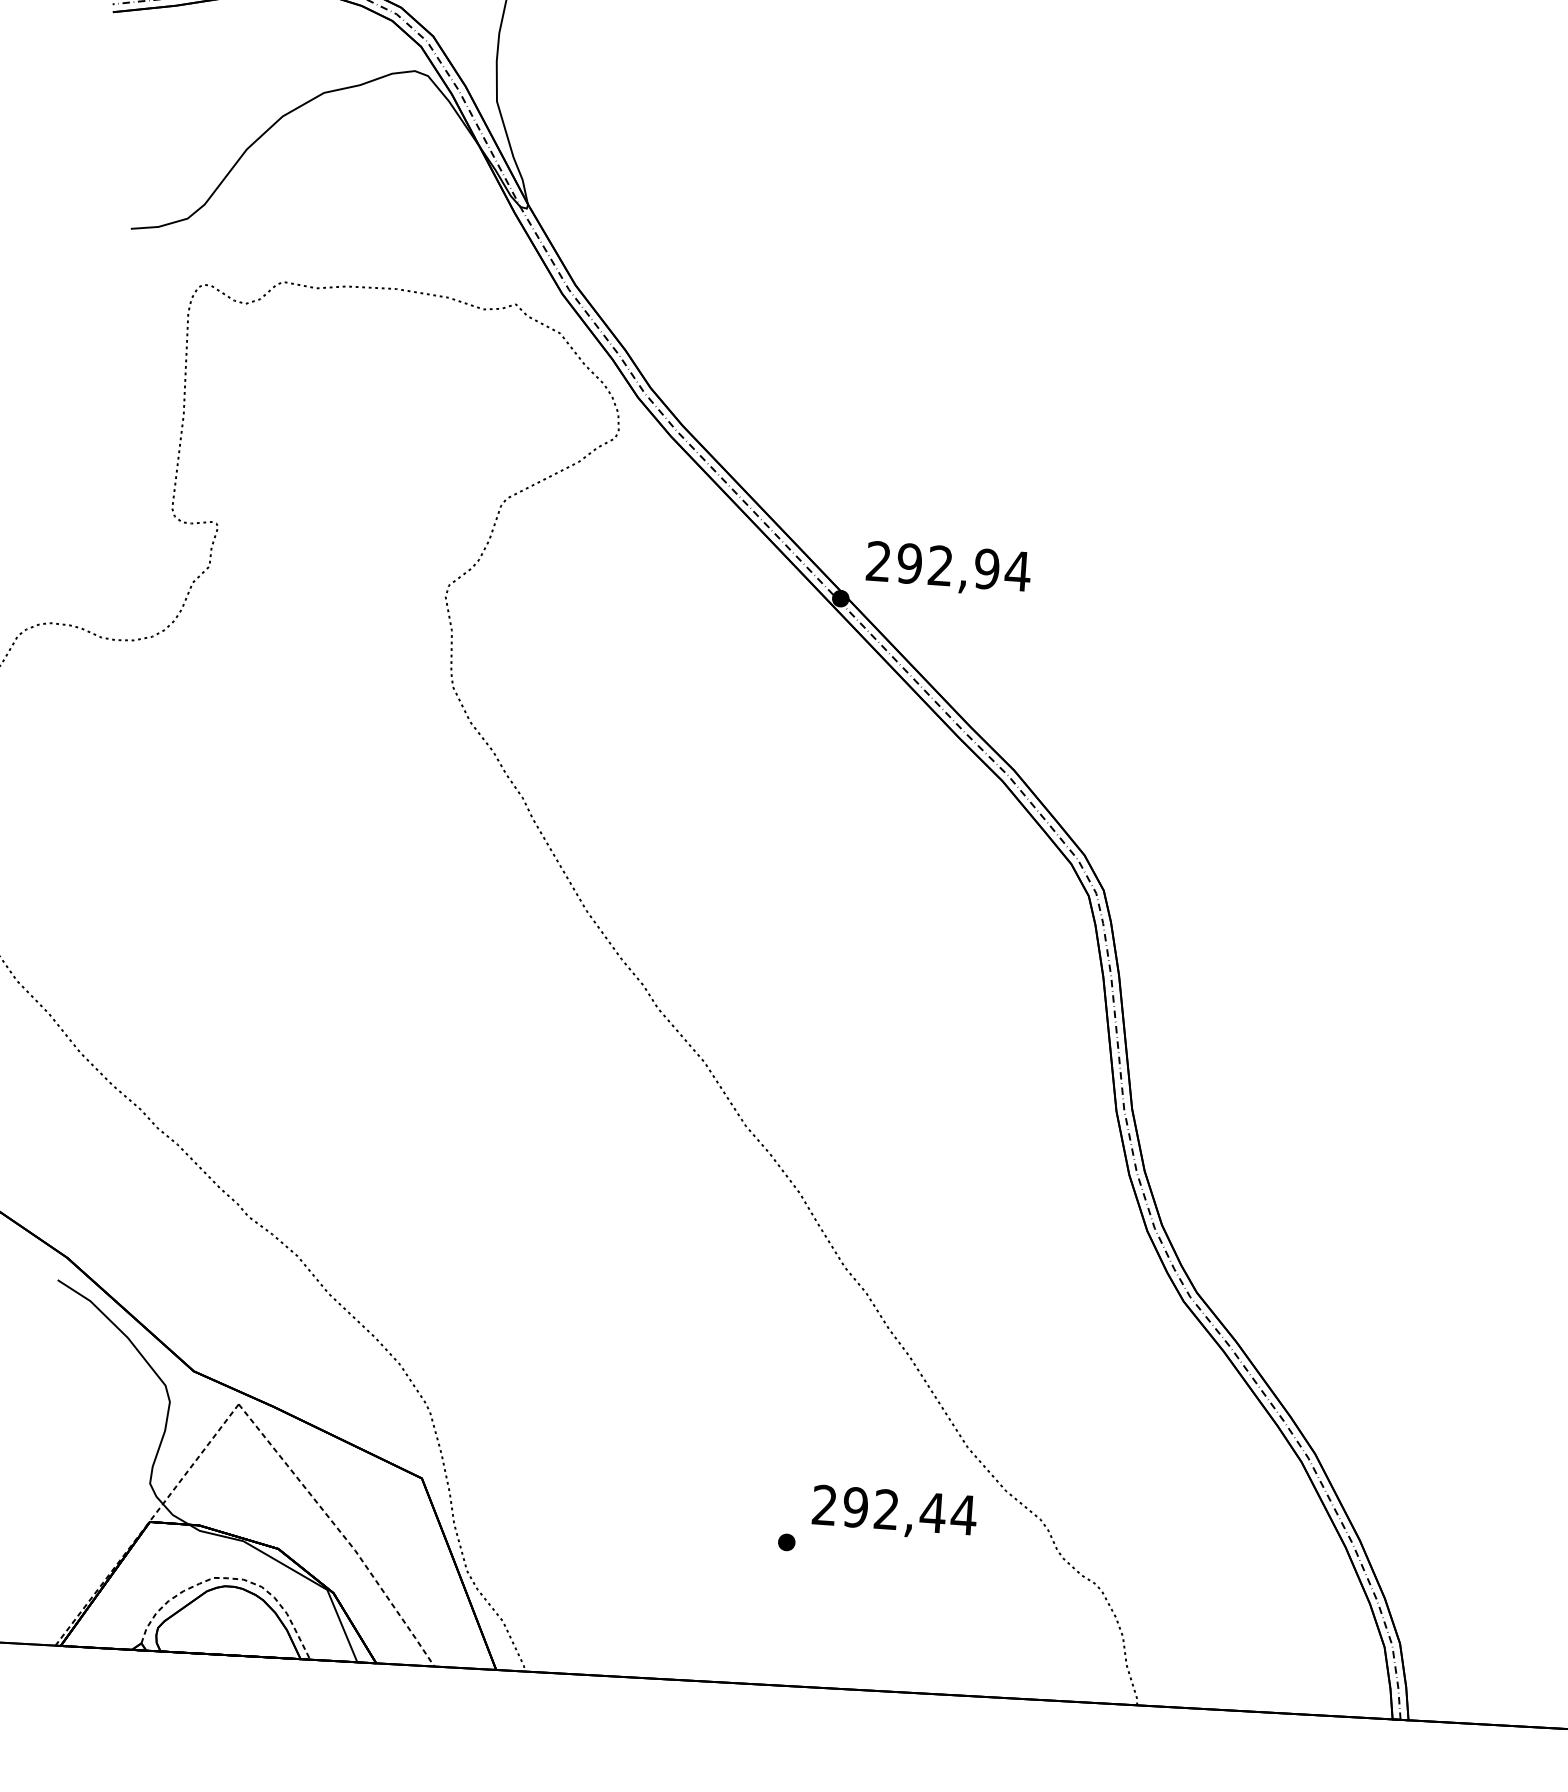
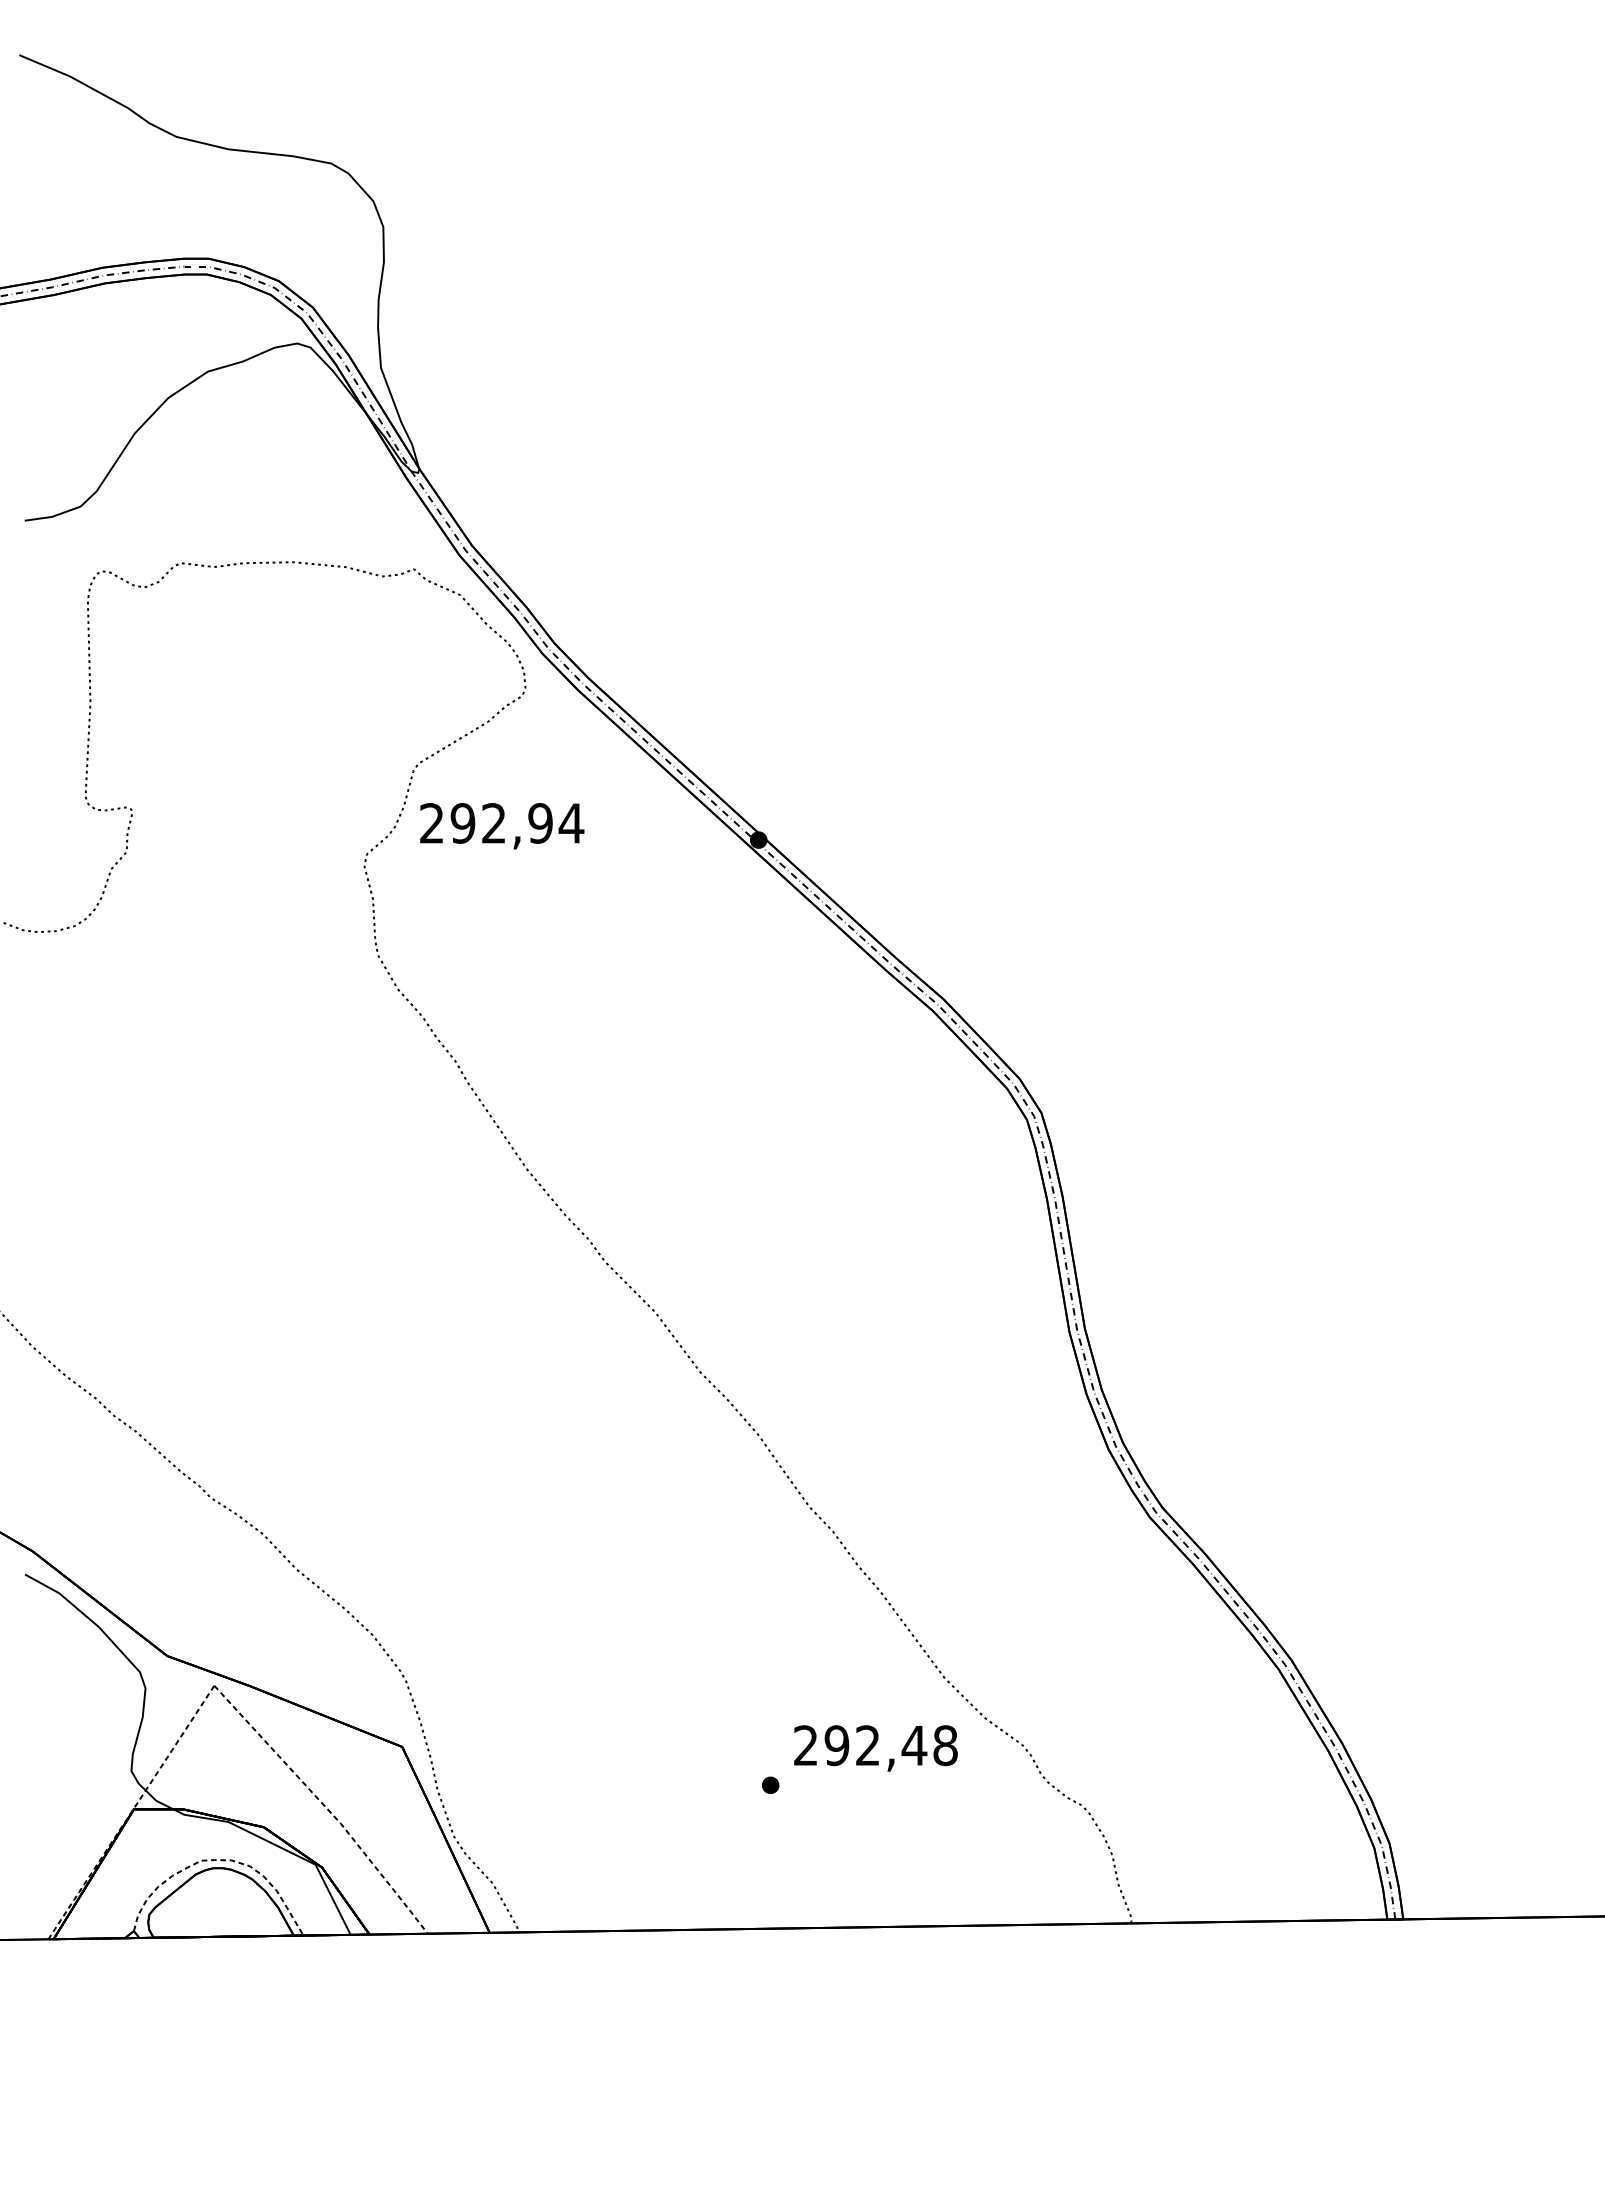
text: (948, 569) -> (502, 826), moved
text: (963, 1514) -> (945, 1745), 292,44 -> 292,48

